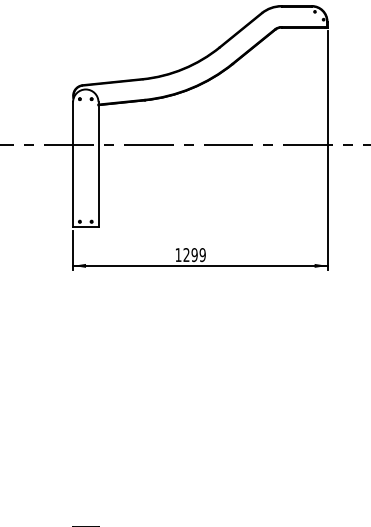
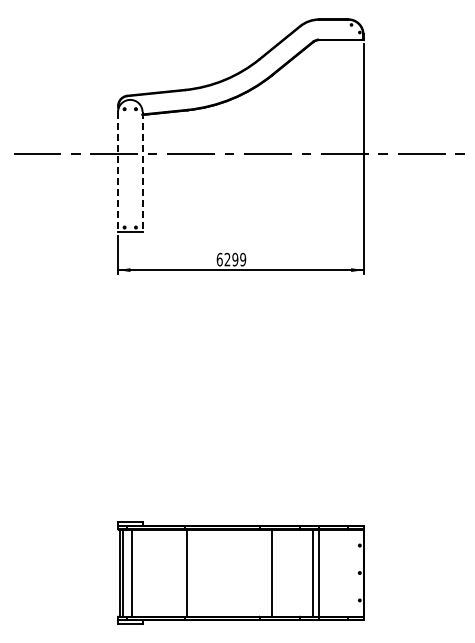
line: (73, 164) -> (118, 172), solid -> dashed
line: (98, 164) -> (142, 172), solid -> dashed
text: (178, 254) -> (219, 259), 1299 -> 6299

